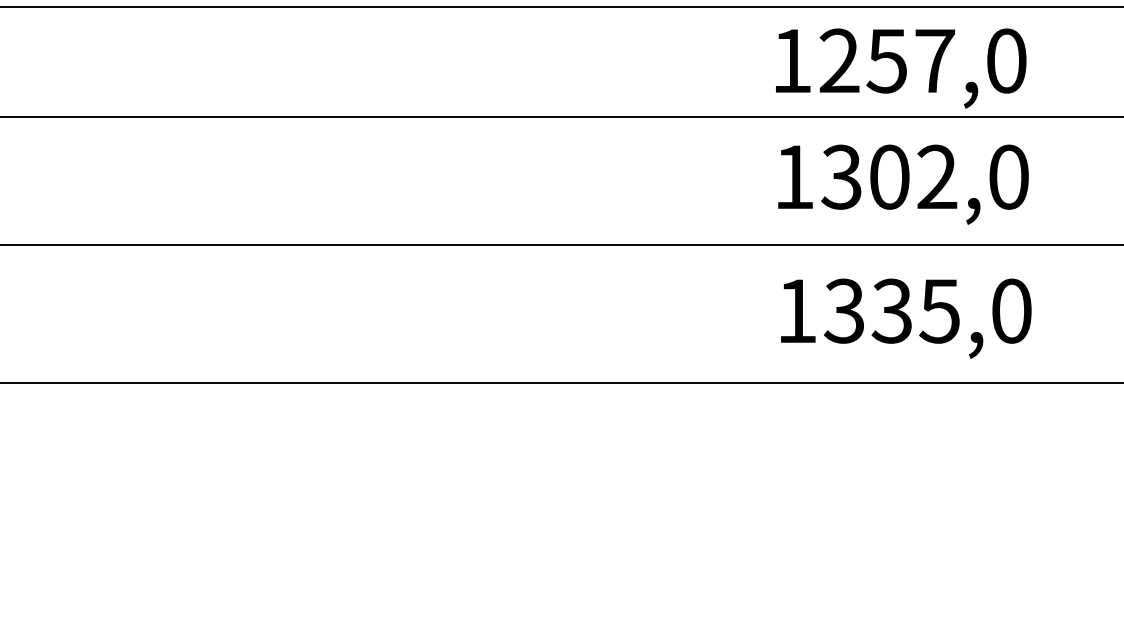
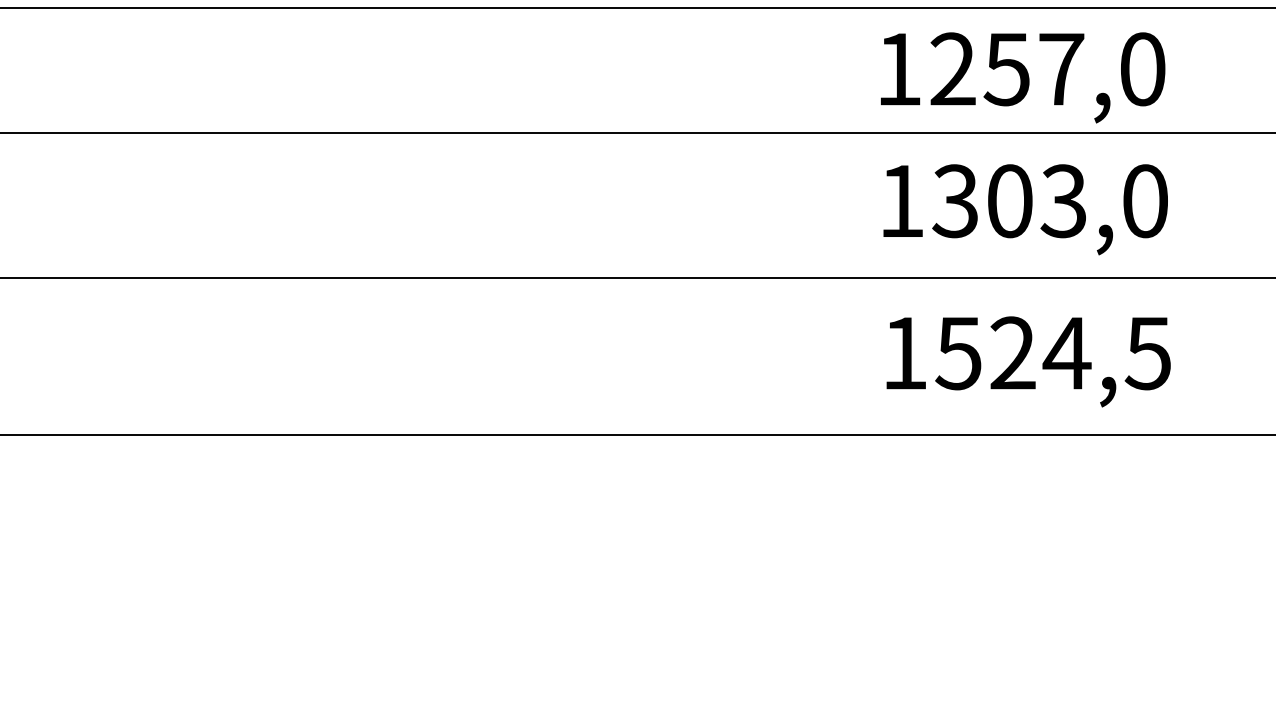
text: (936, 177) -> (1063, 201), 1302,0 -> 1303,0
text: (927, 311) -> (1053, 353), 1335,0 -> 1524,5

